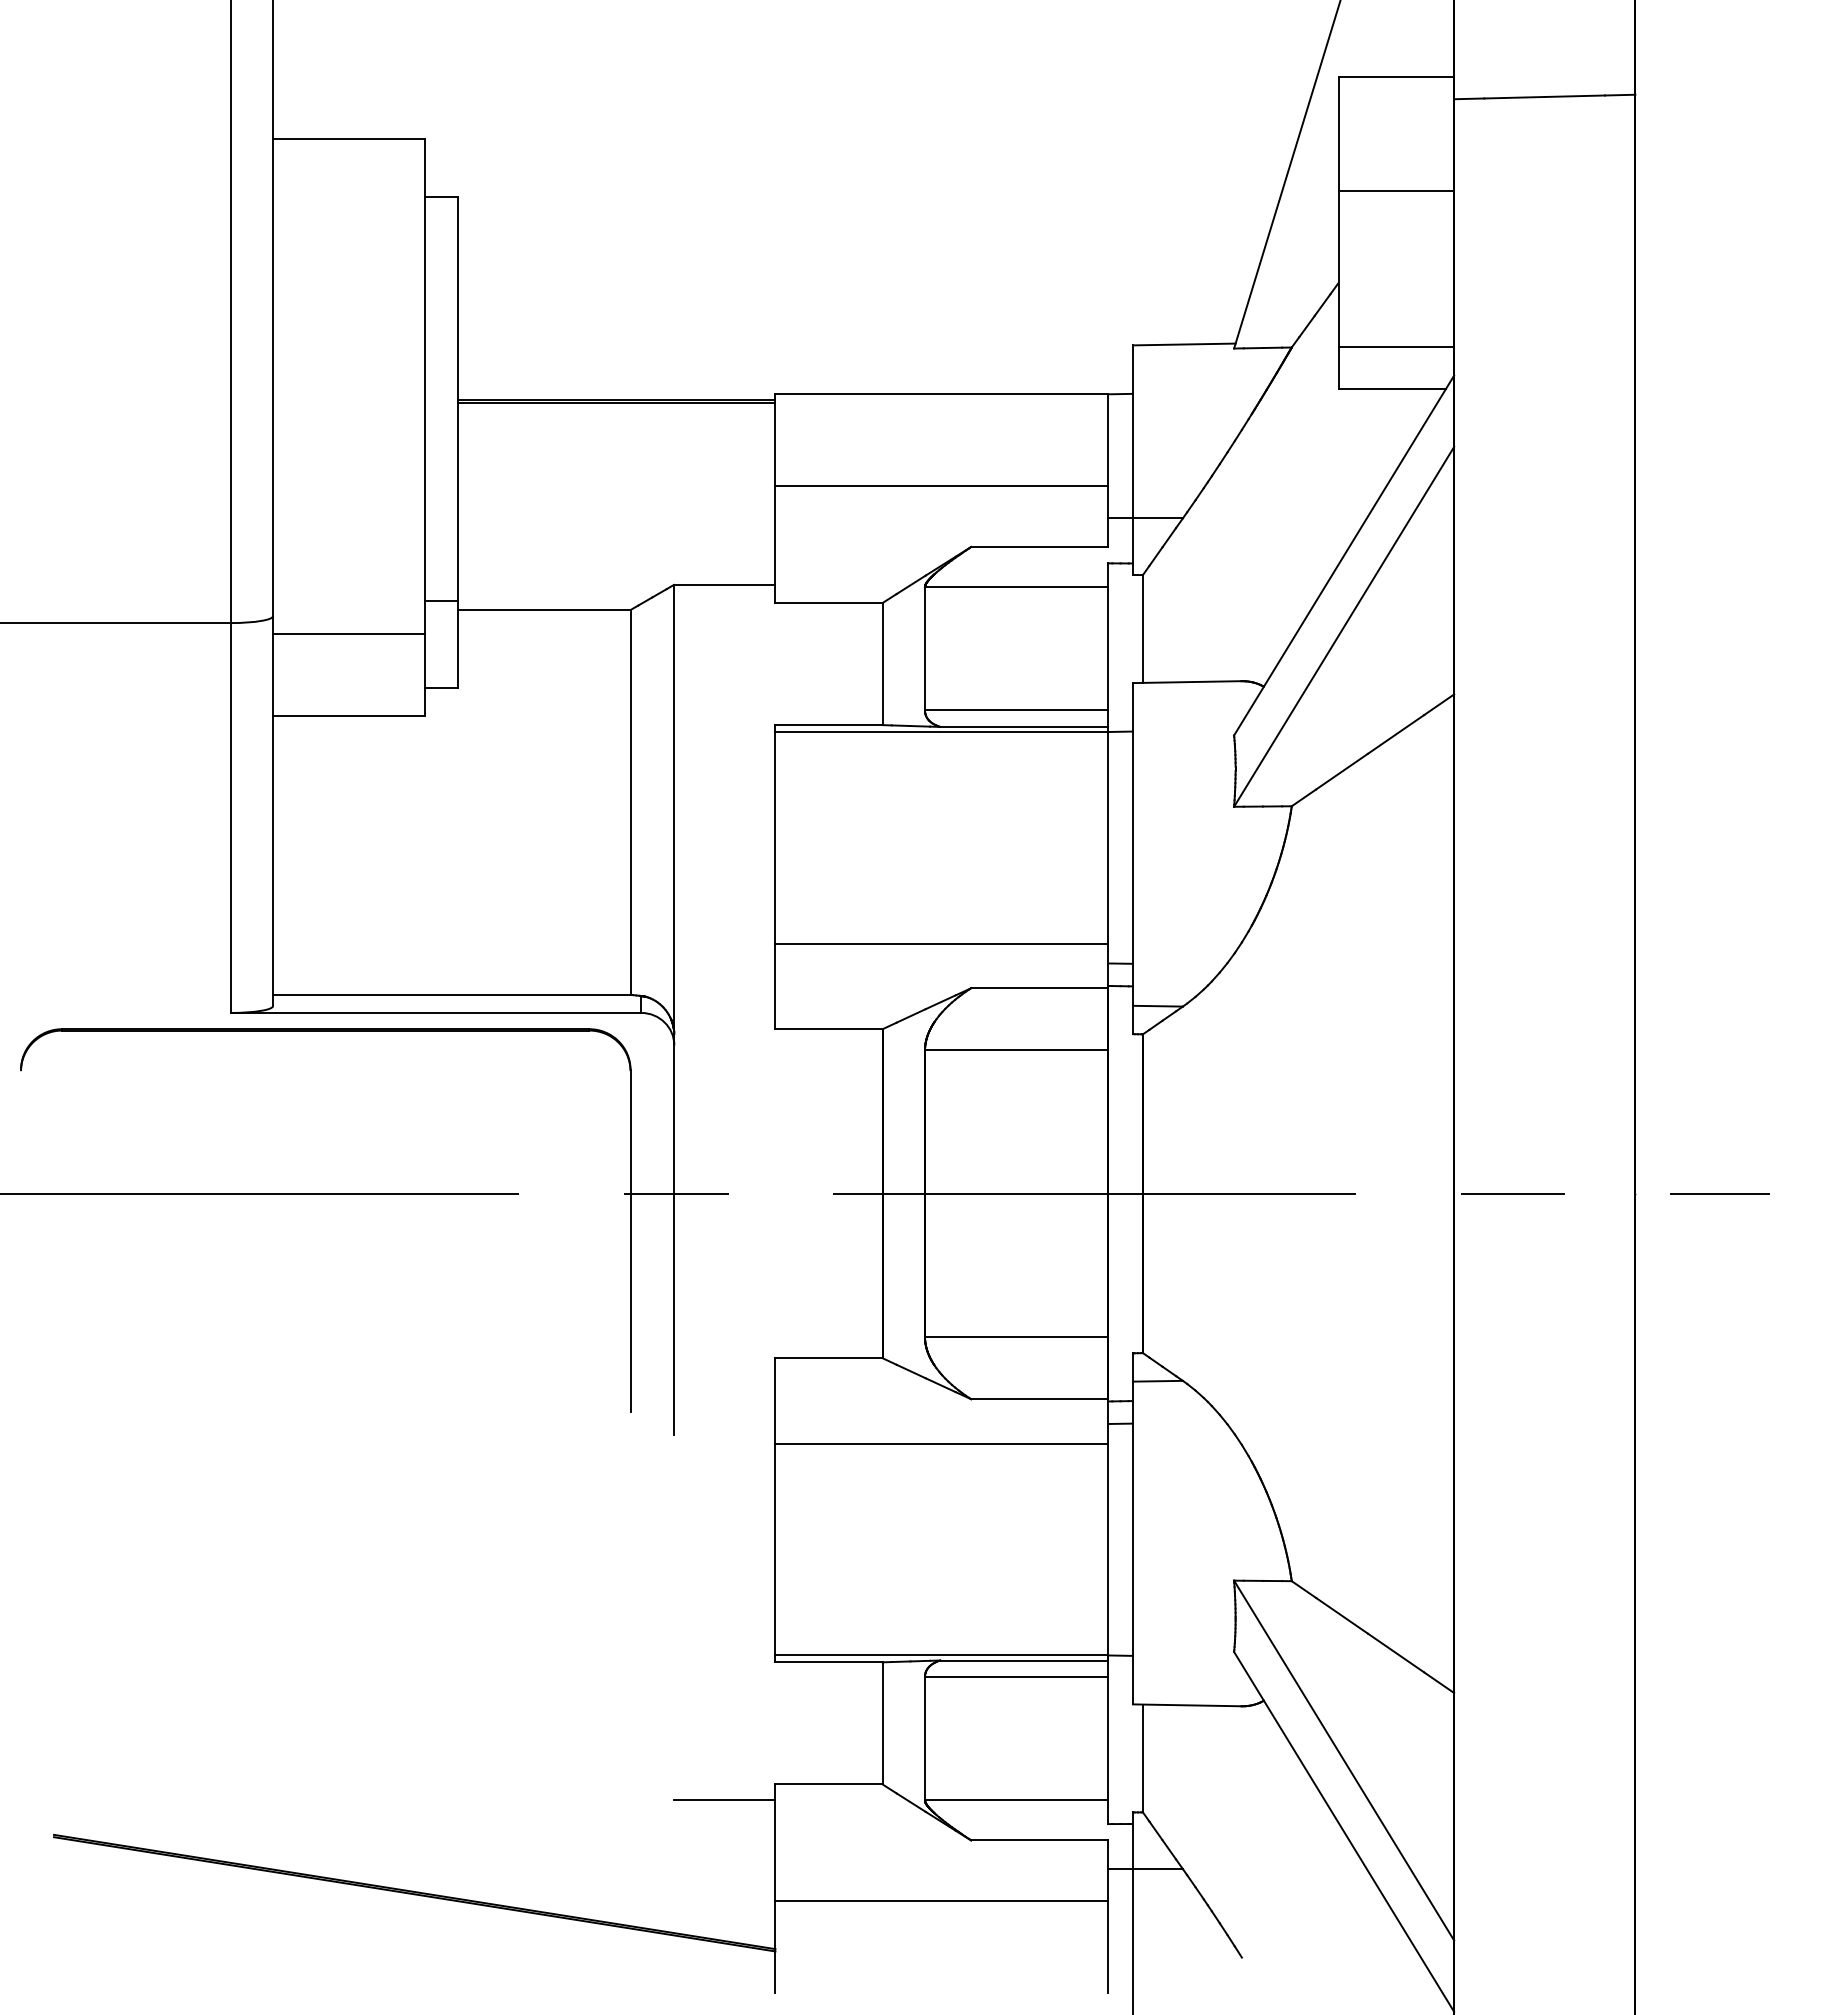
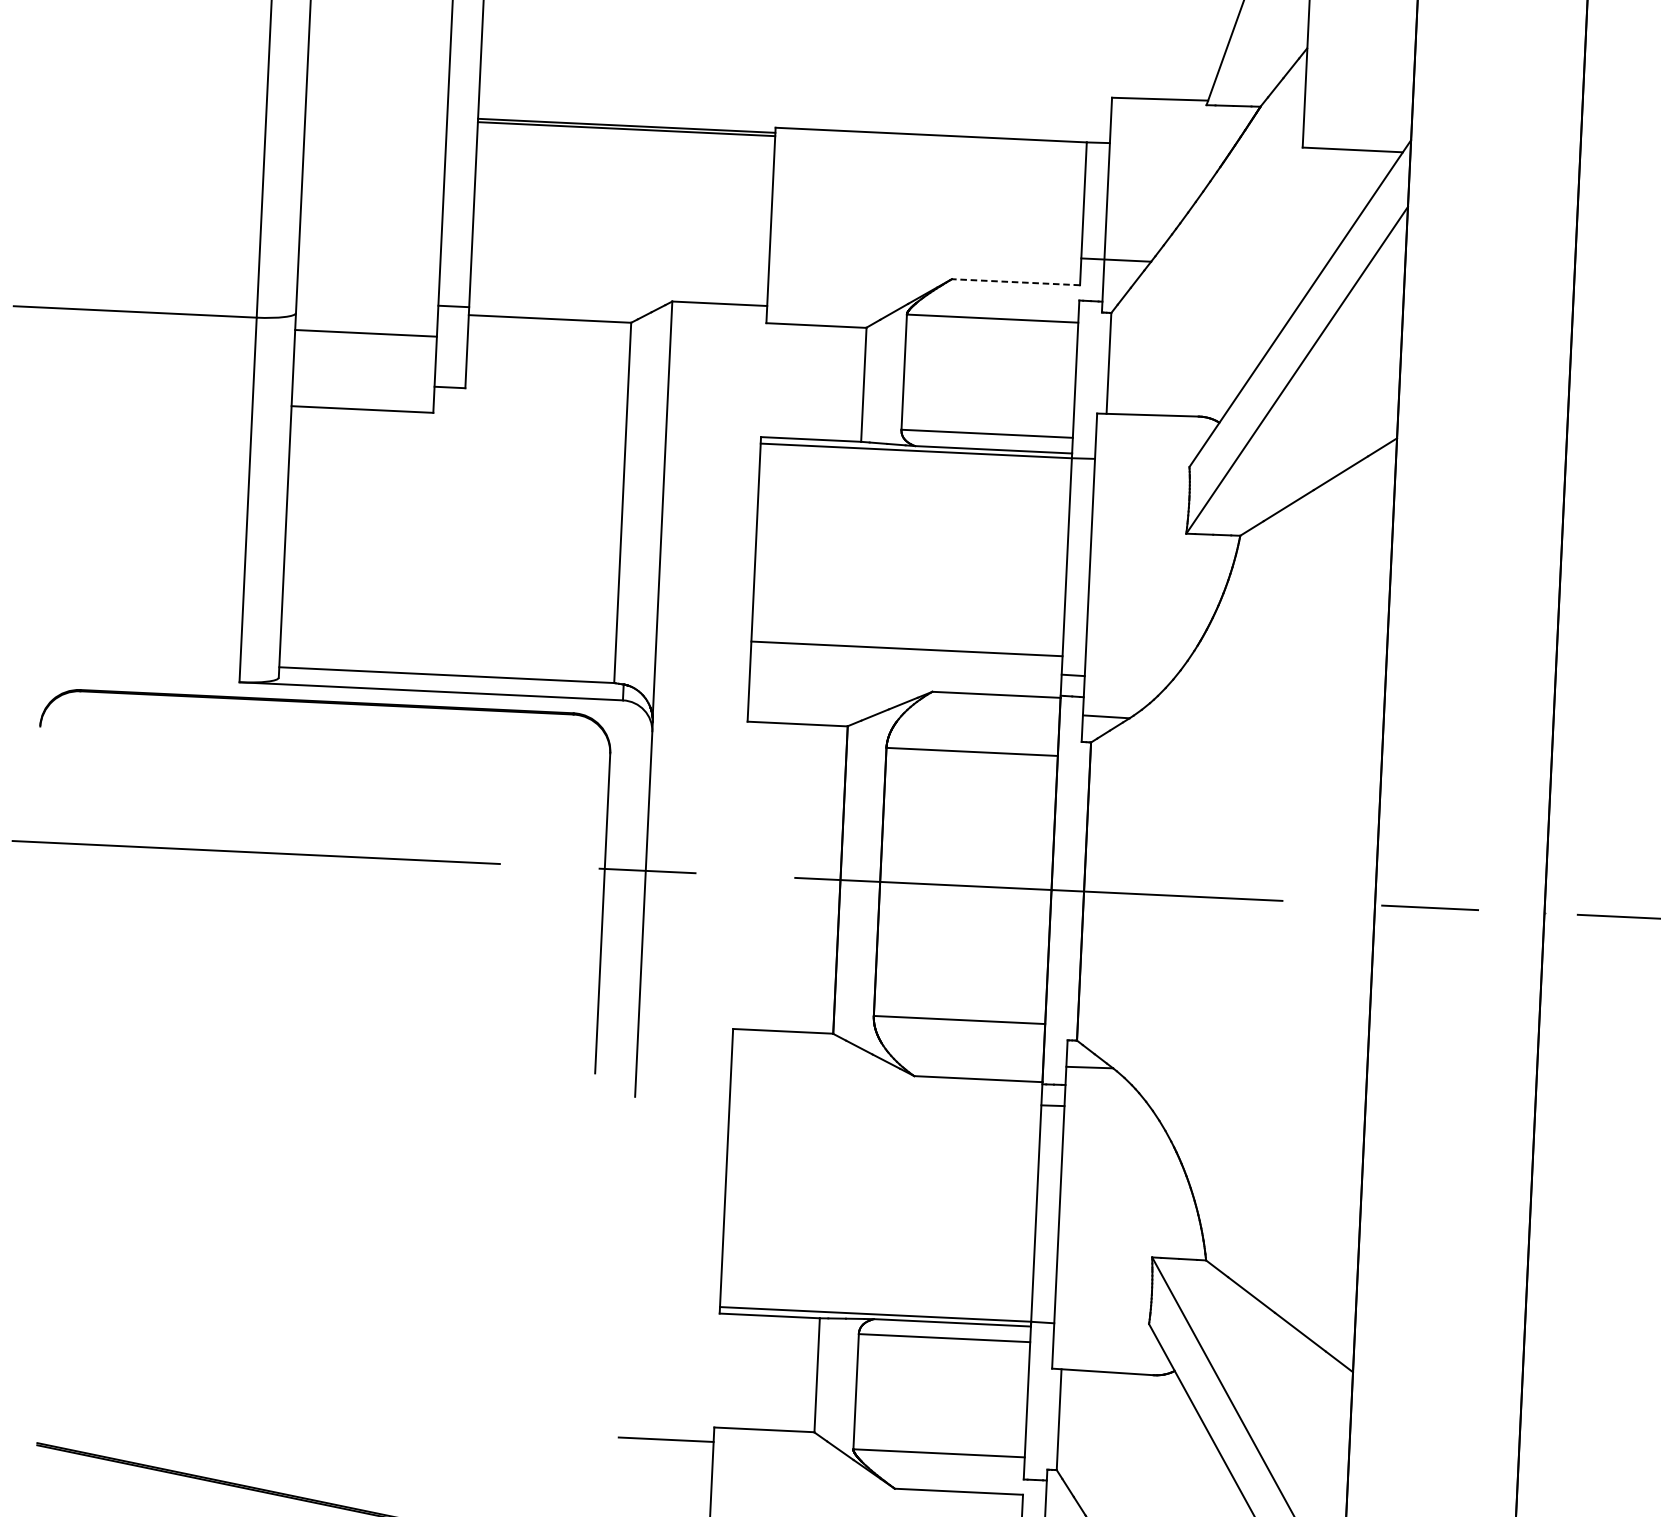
line: (1396, 347) -> (1358, 111), removed
line: (941, 486) -> (926, 221), removed
line: (1039, 547) -> (1015, 282), solid -> dashed
line: (941, 1443) -> (884, 1116), removed

